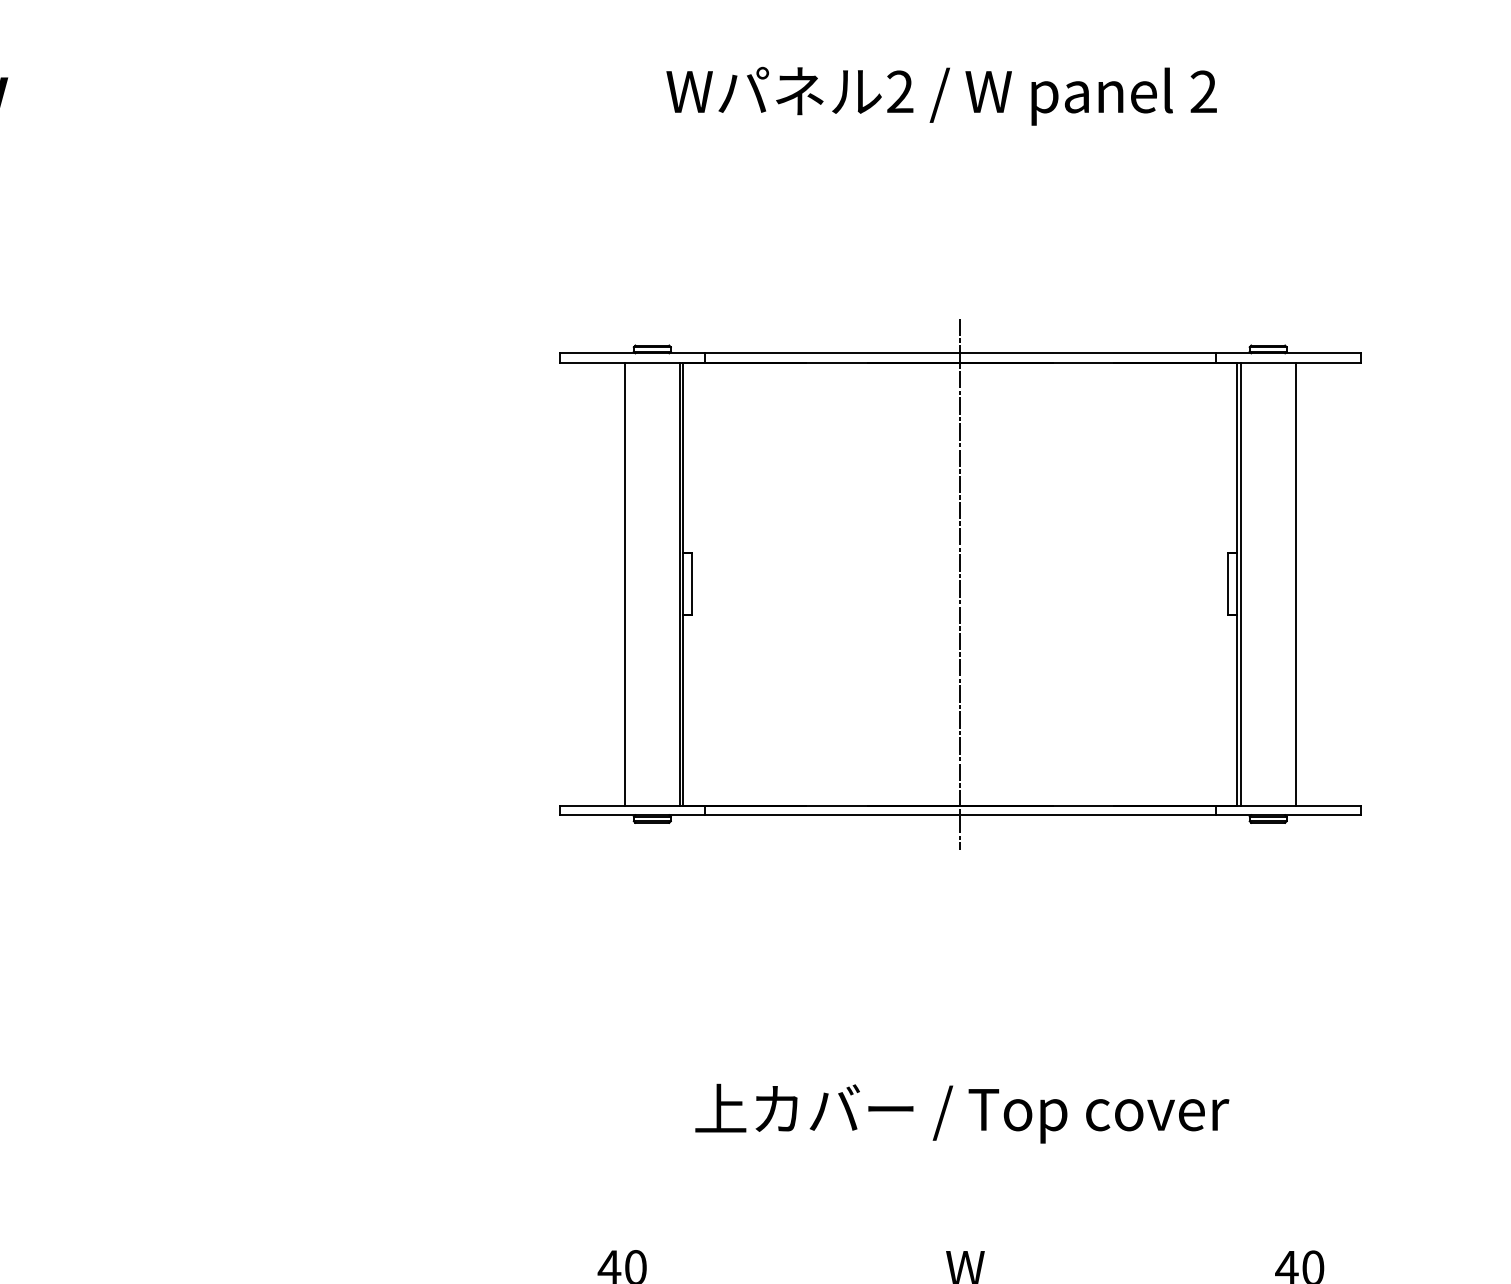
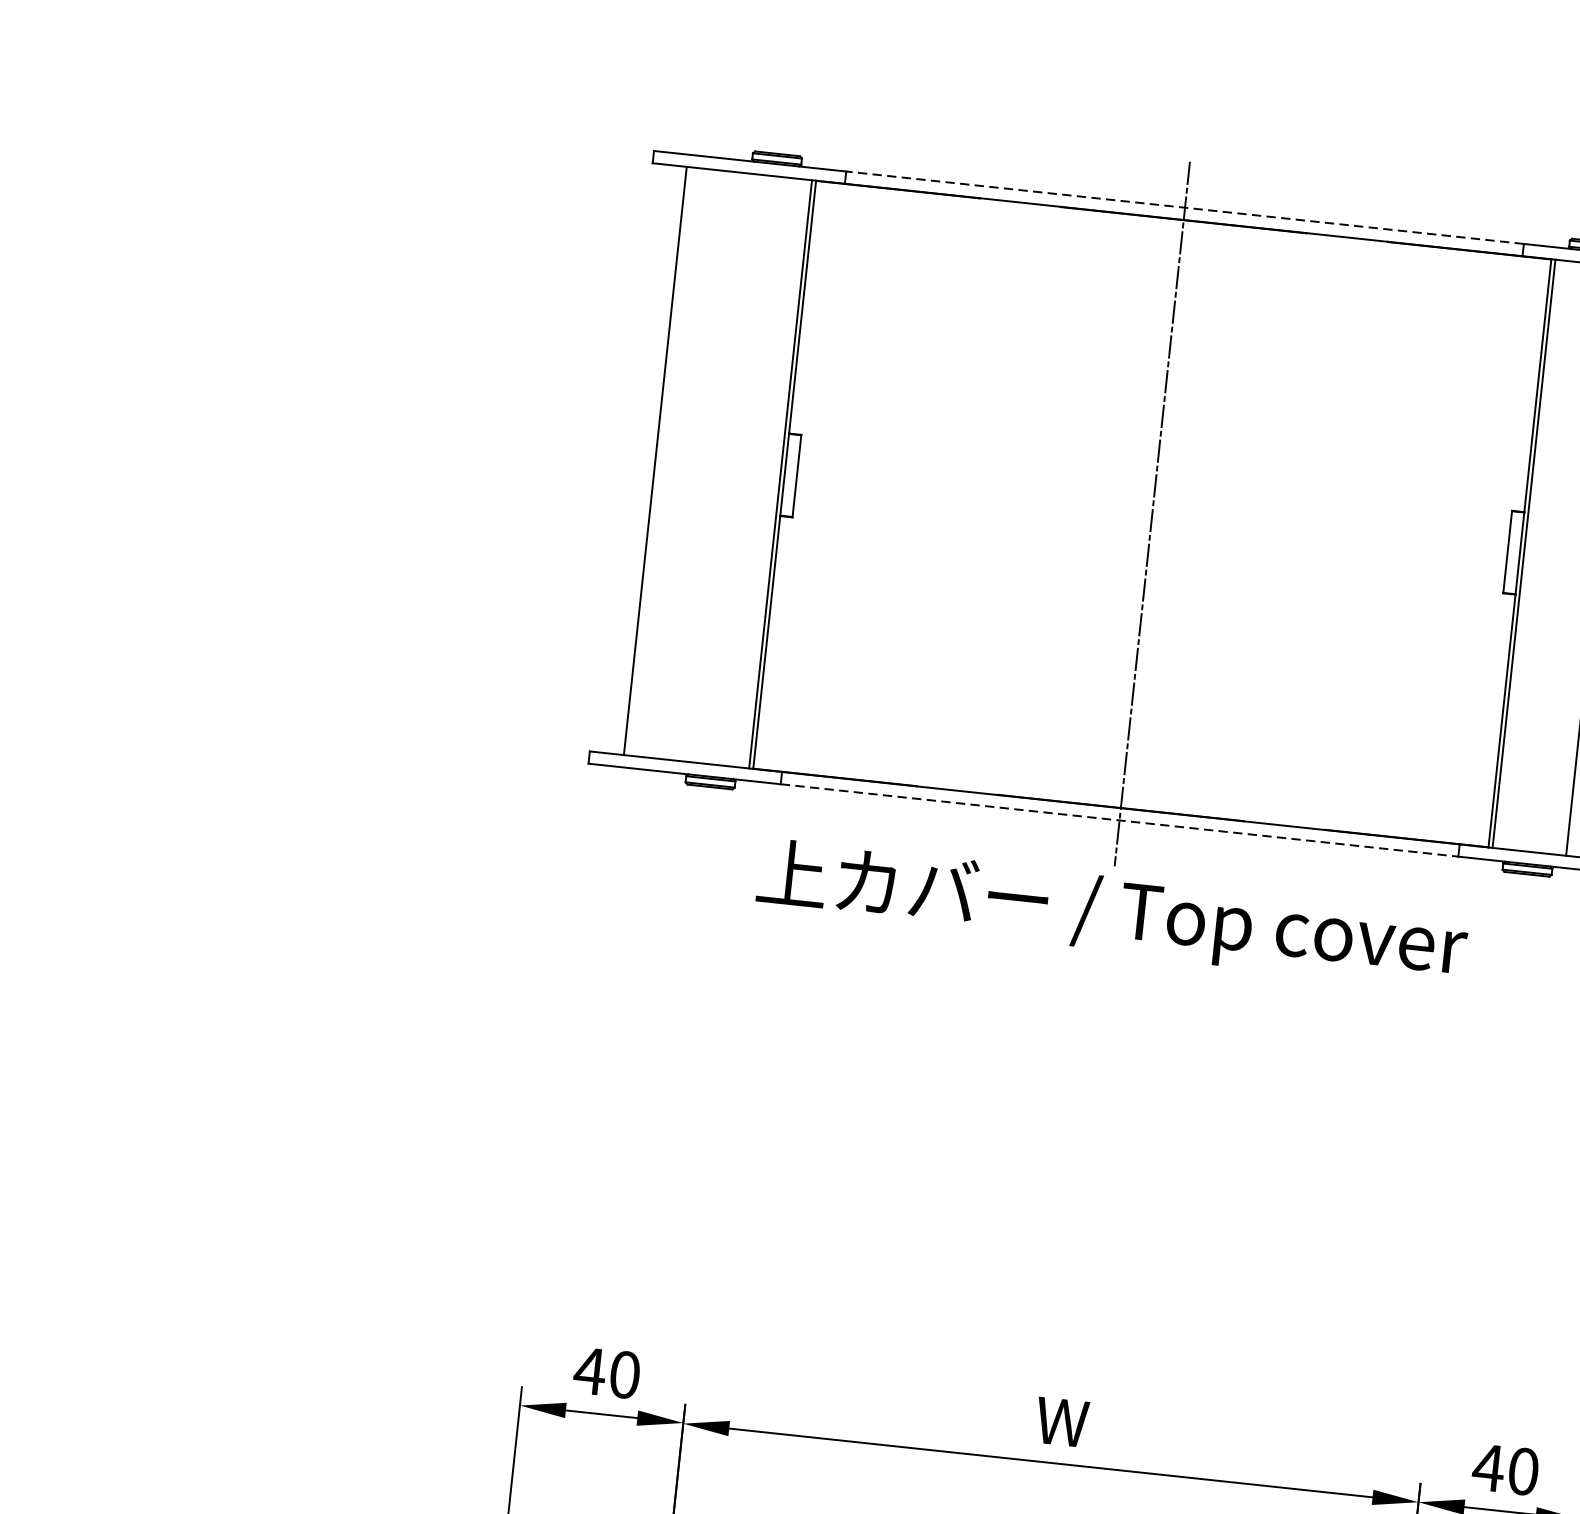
line: (959, 353) -> (1183, 207), solid -> dashed
line: (624, 583) -> (655, 459), moved
line: (960, 815) -> (1119, 820), solid -> dashed
text: (962, 1113) -> (1112, 914), moved

